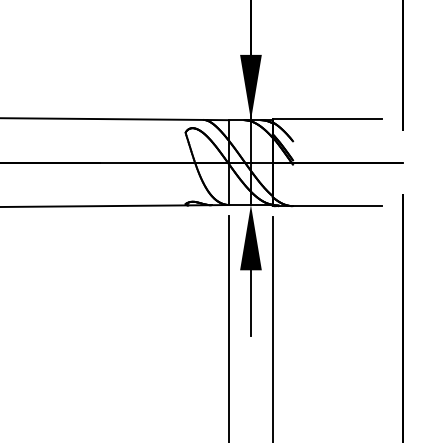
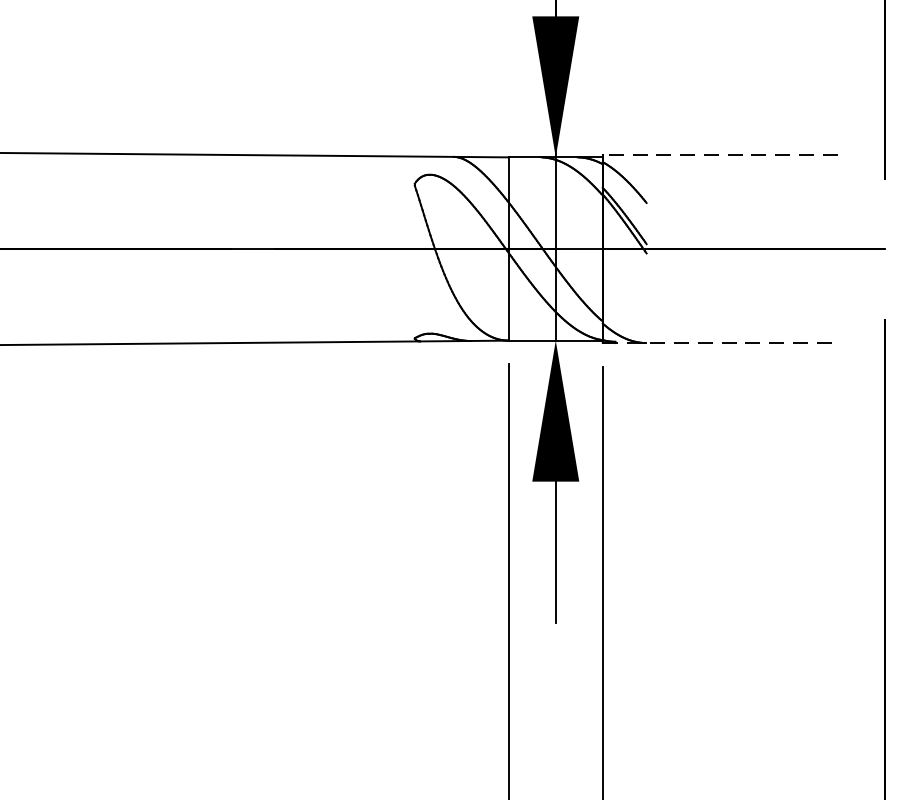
line: (326, 119) -> (718, 155), solid -> dashed
line: (327, 206) -> (721, 343), solid -> dashed

